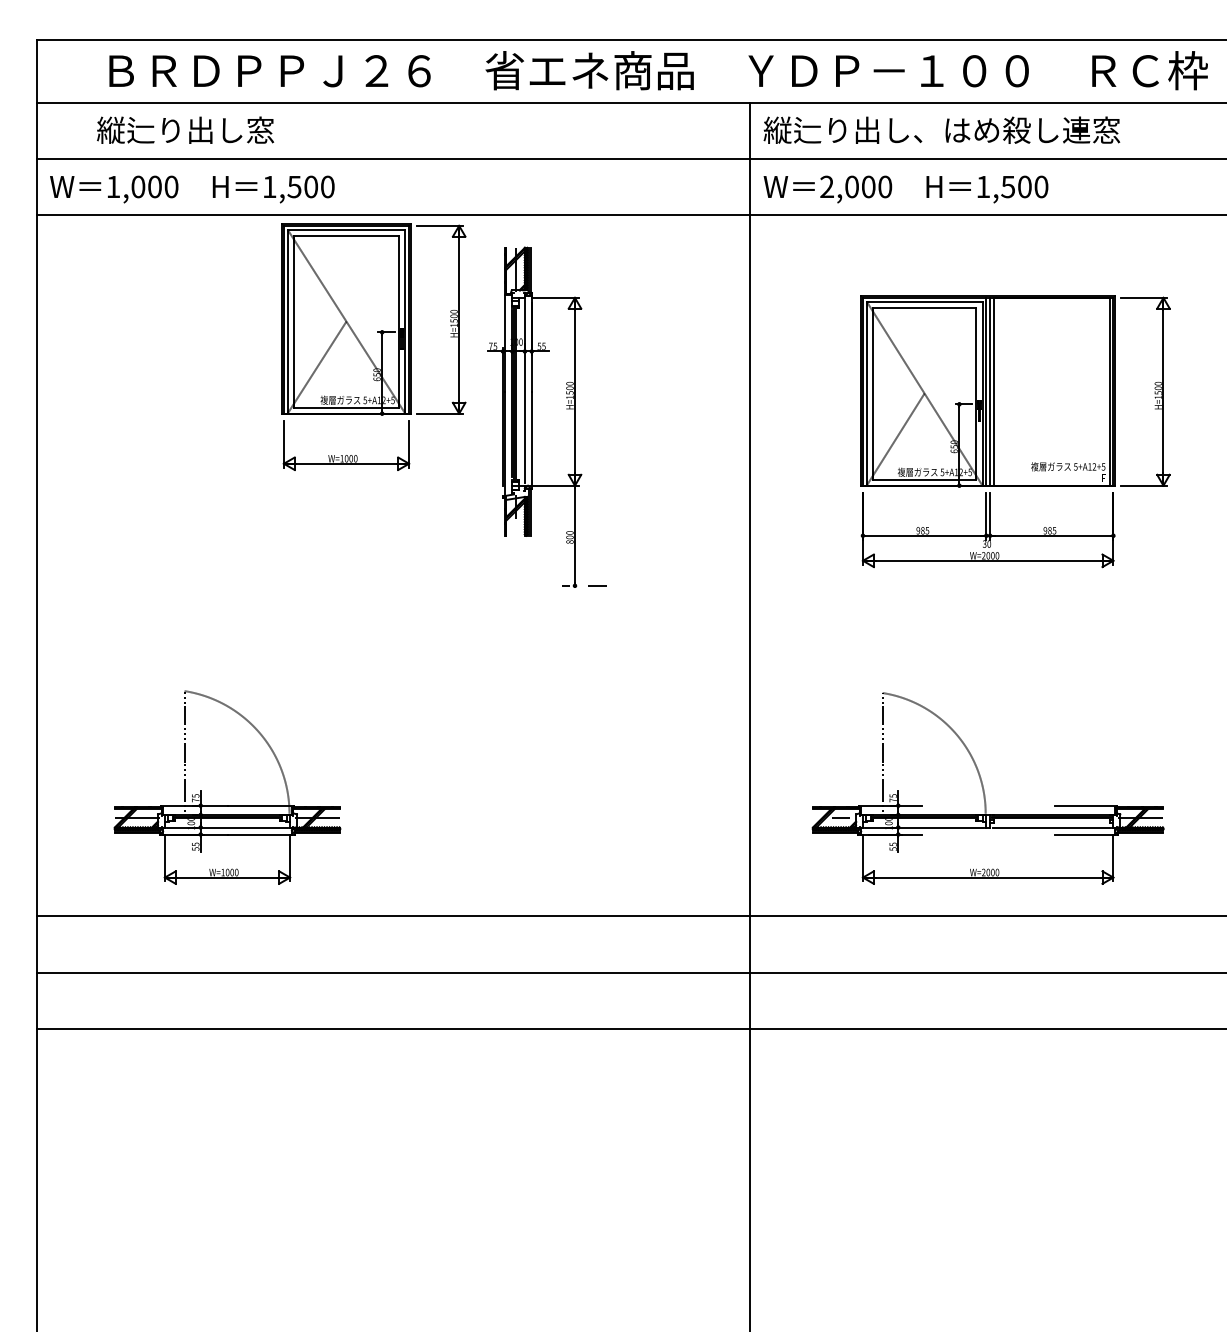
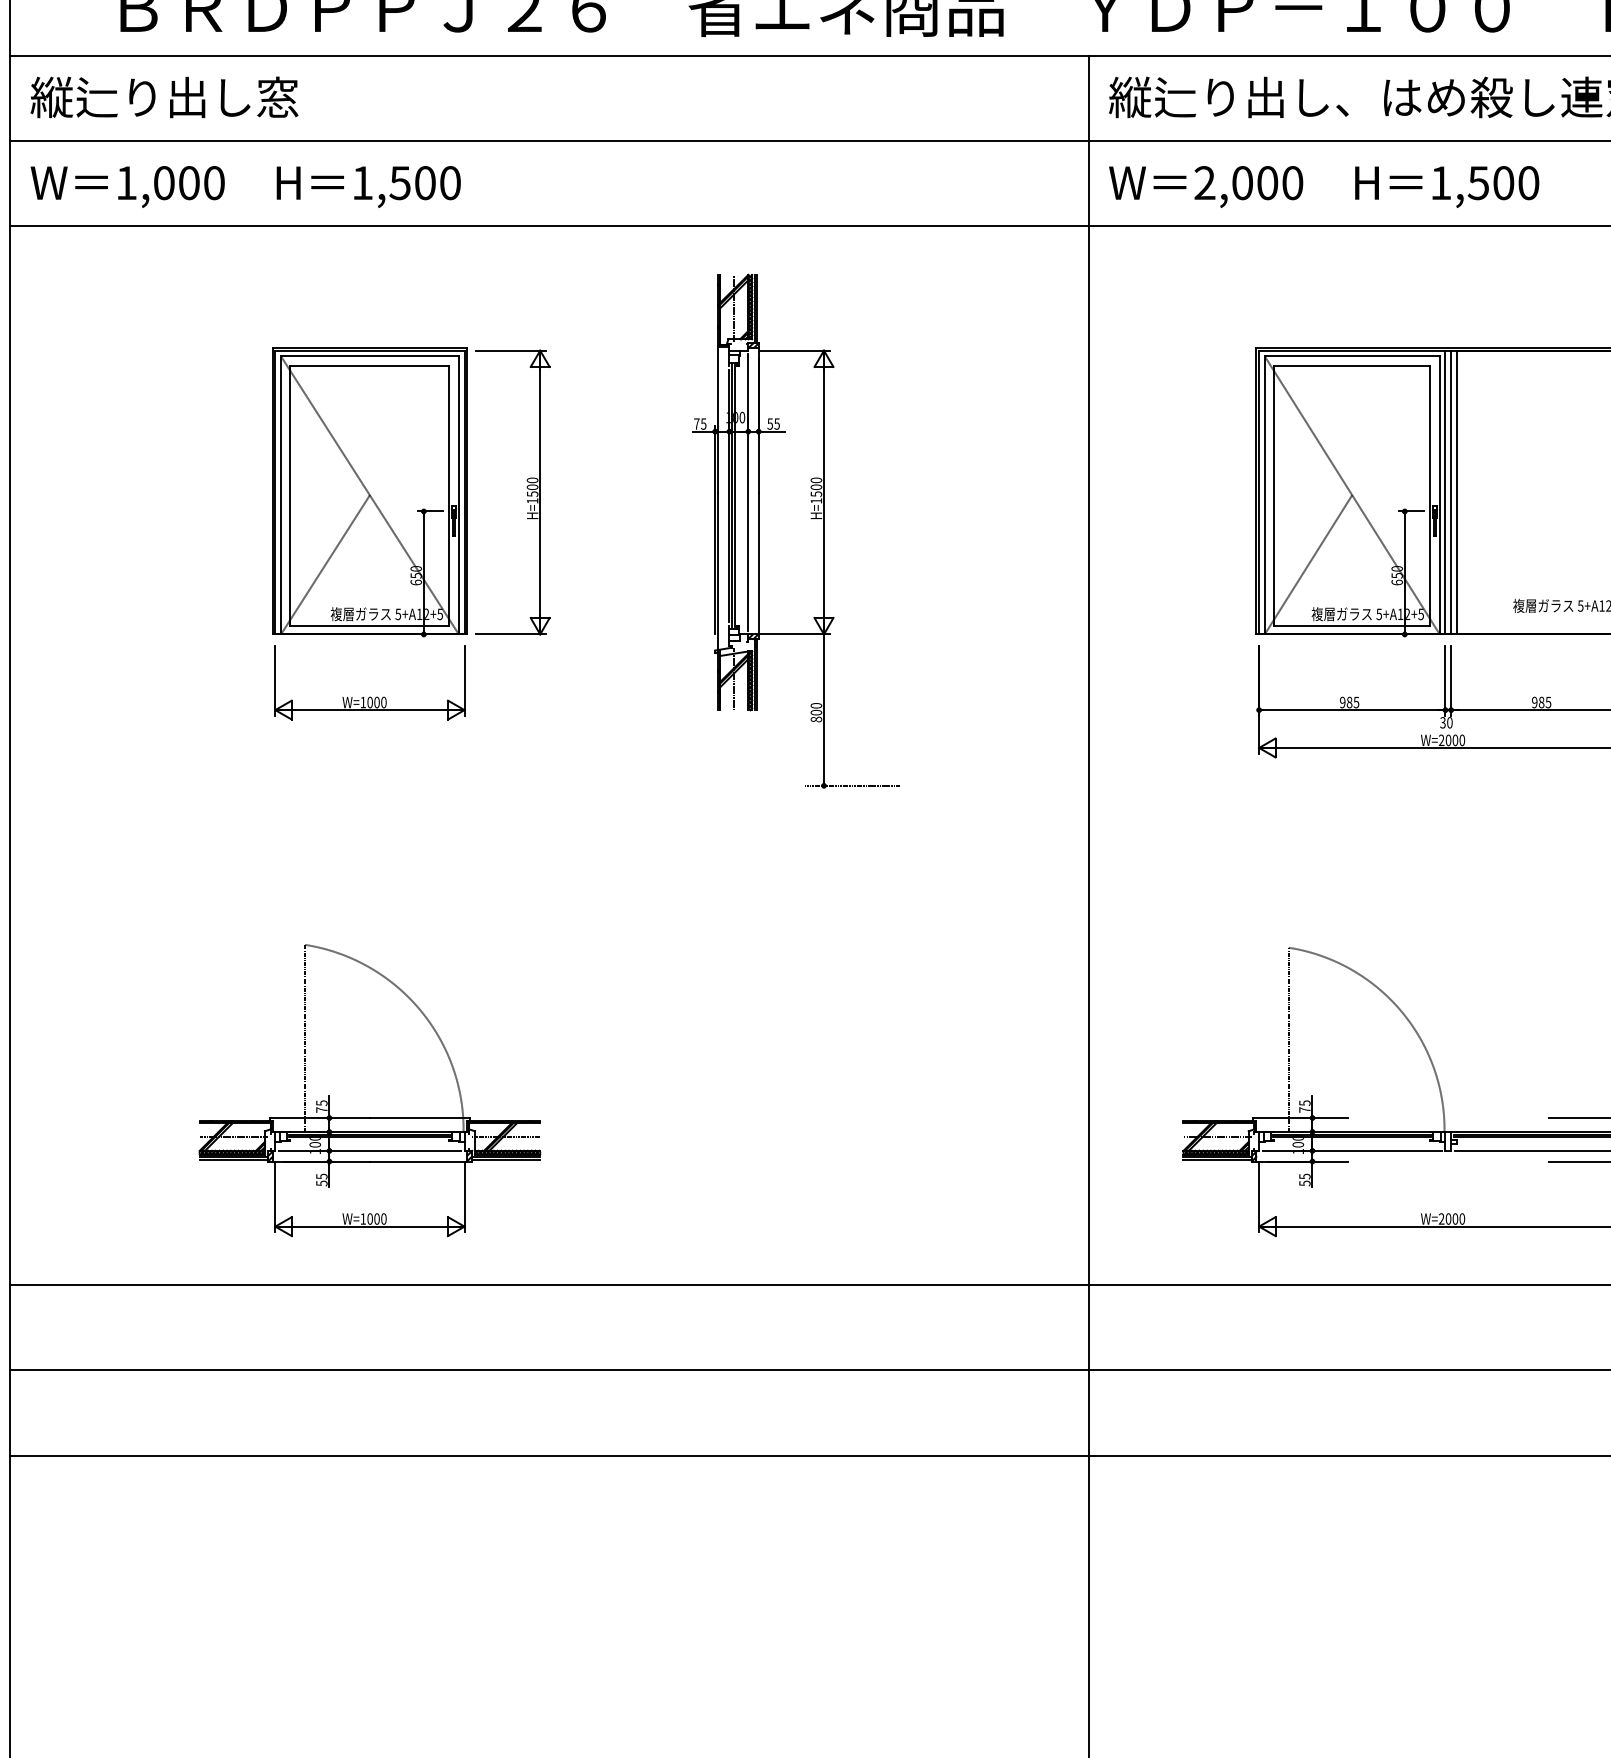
text: (185, 129) -> (164, 96), moved
part: (373, 346) -> (410, 532), moved
part: (227, 805) -> (369, 1117), moved

